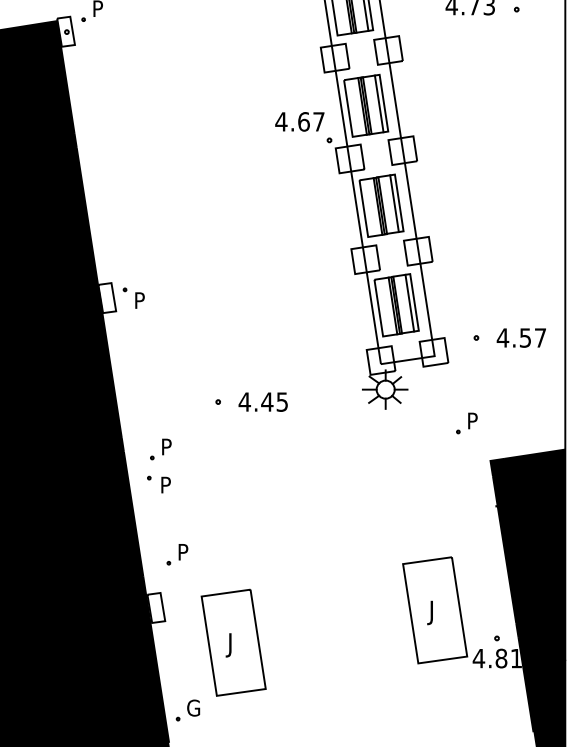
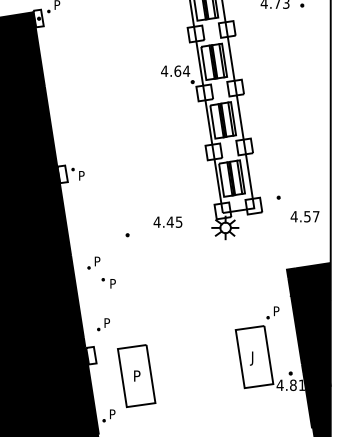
text: (318, 120) -> (186, 70), 4.67 -> 4.64
text: (520, 337) -> (304, 216), moved
text: (262, 400) -> (167, 221), moved
part: (465, 423) -> (272, 312), moved
part: (158, 484) -> (108, 283), moved
text: (233, 645) -> (136, 377), J -> P
text: (192, 708) -> (112, 414), G -> P

